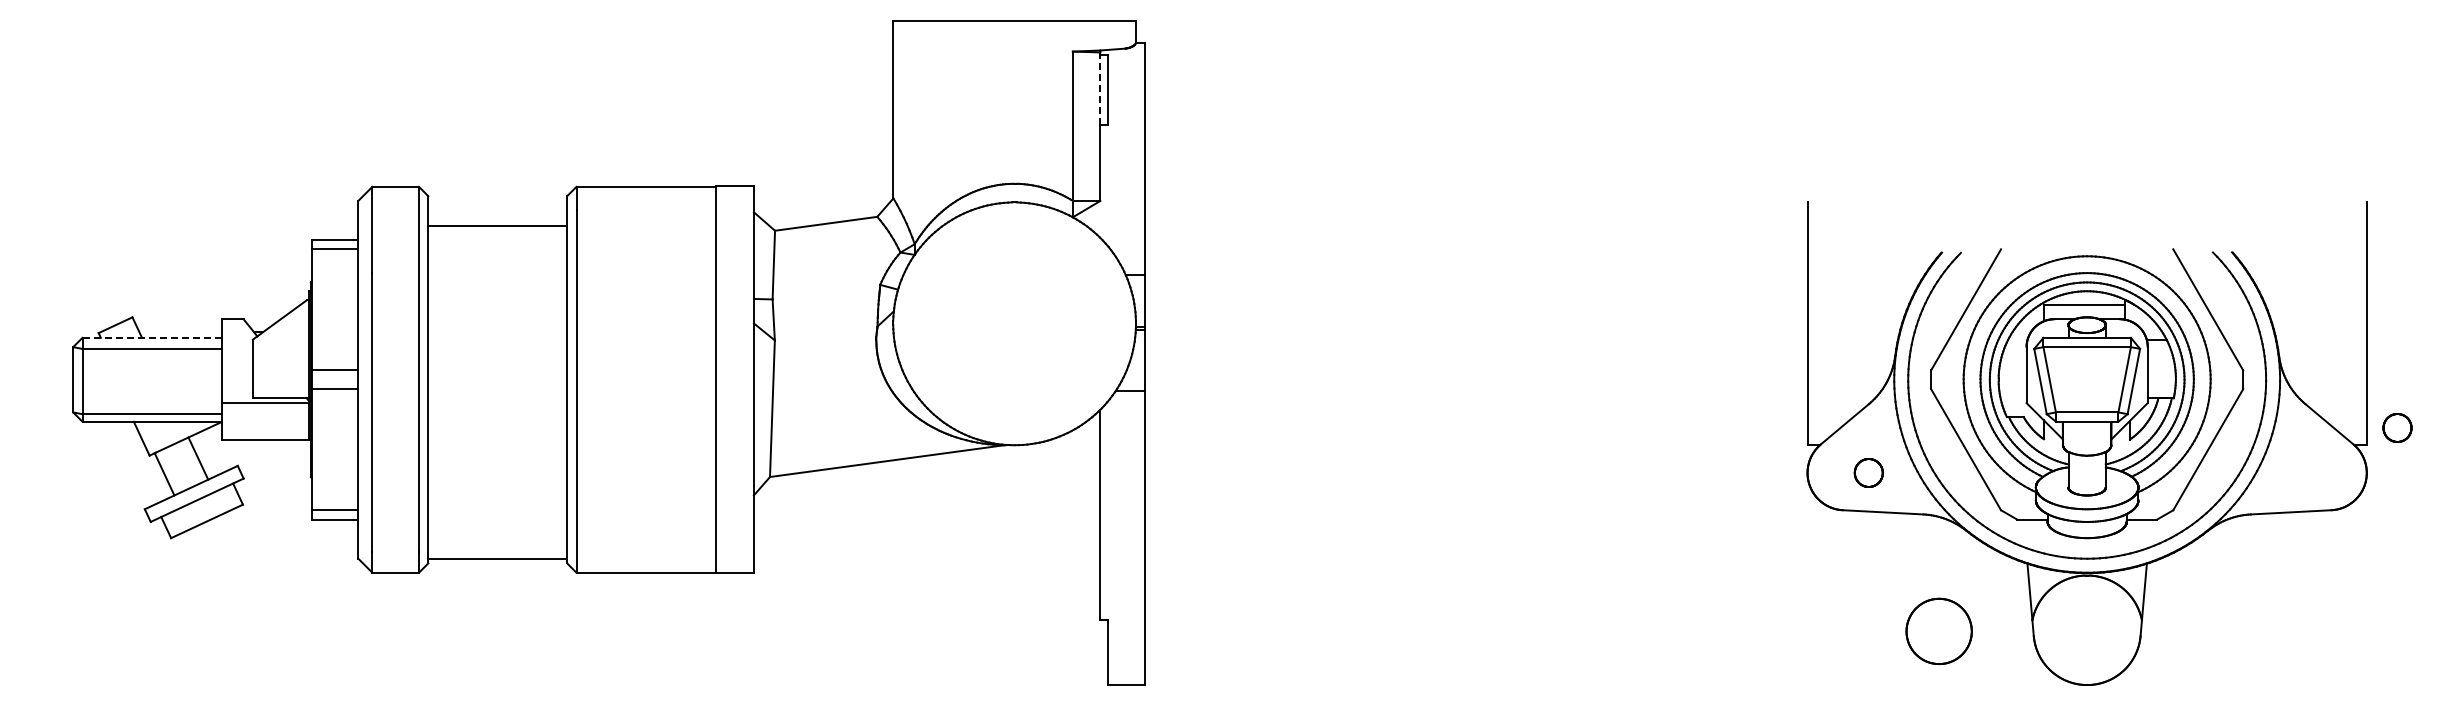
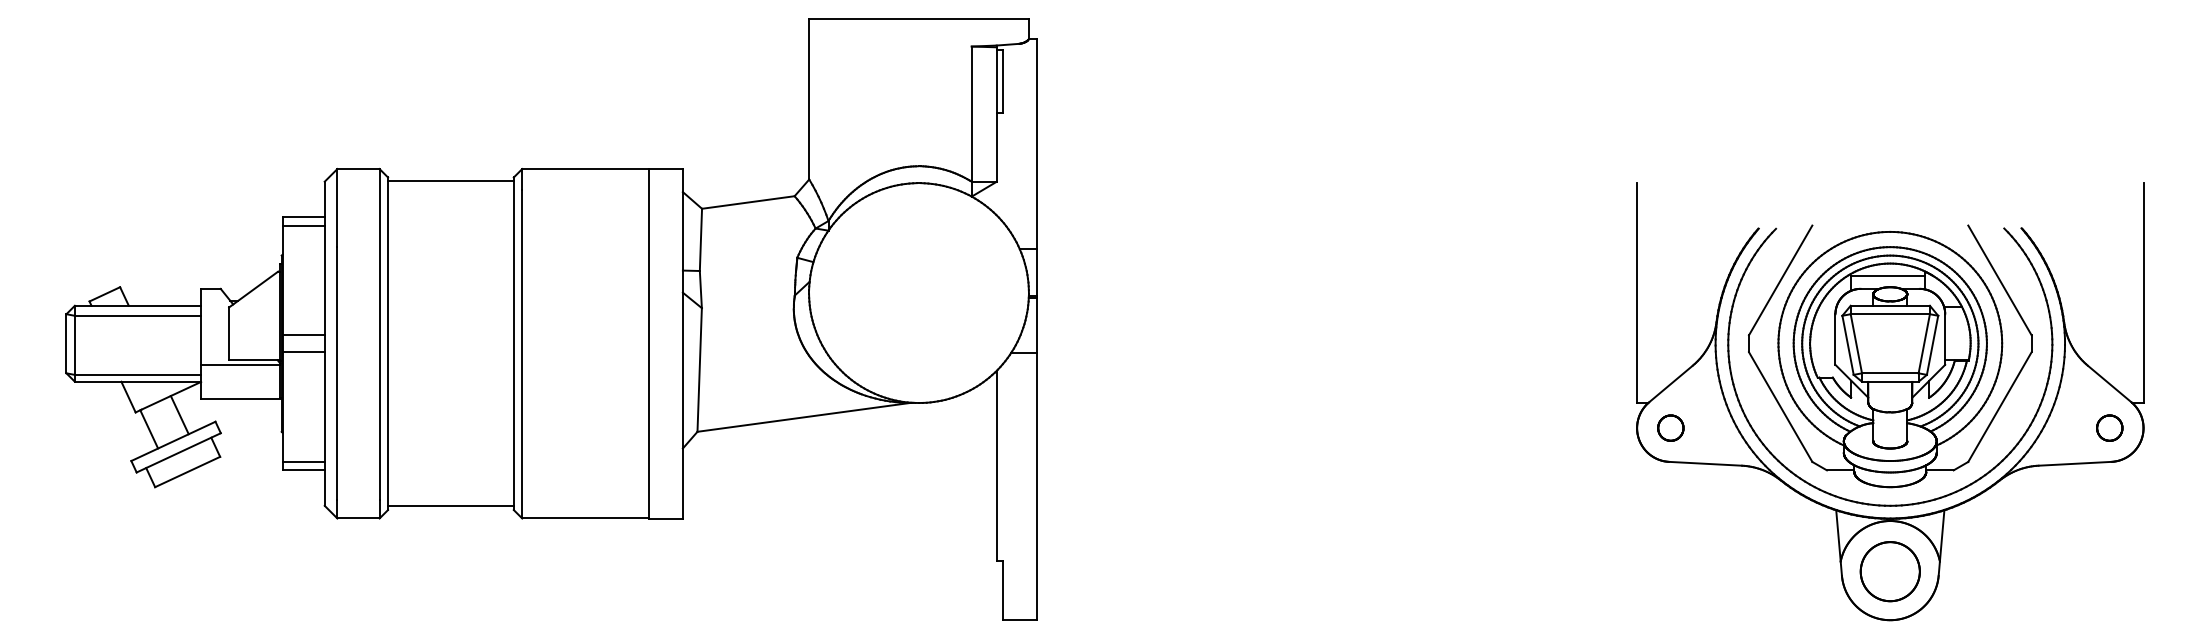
line: (1100, 89) -> (996, 80), dashed -> solid
line: (497, 226) -> (450, 181), moved
line: (152, 337) -> (138, 305), dashed -> solid
part: (2397, 427) -> (2109, 427), moved
part: (1868, 472) -> (1670, 427), moved
part: (1938, 630) -> (1889, 570), moved

